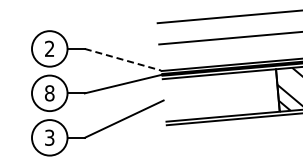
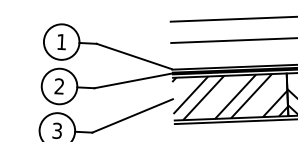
text: (49, 48) -> (61, 41), 2 -> 1
line: (122, 59) -> (133, 56), dashed -> solid
text: (49, 93) -> (59, 86), 8 -> 2
hatch: (220, 95) -> (229, 96), added

